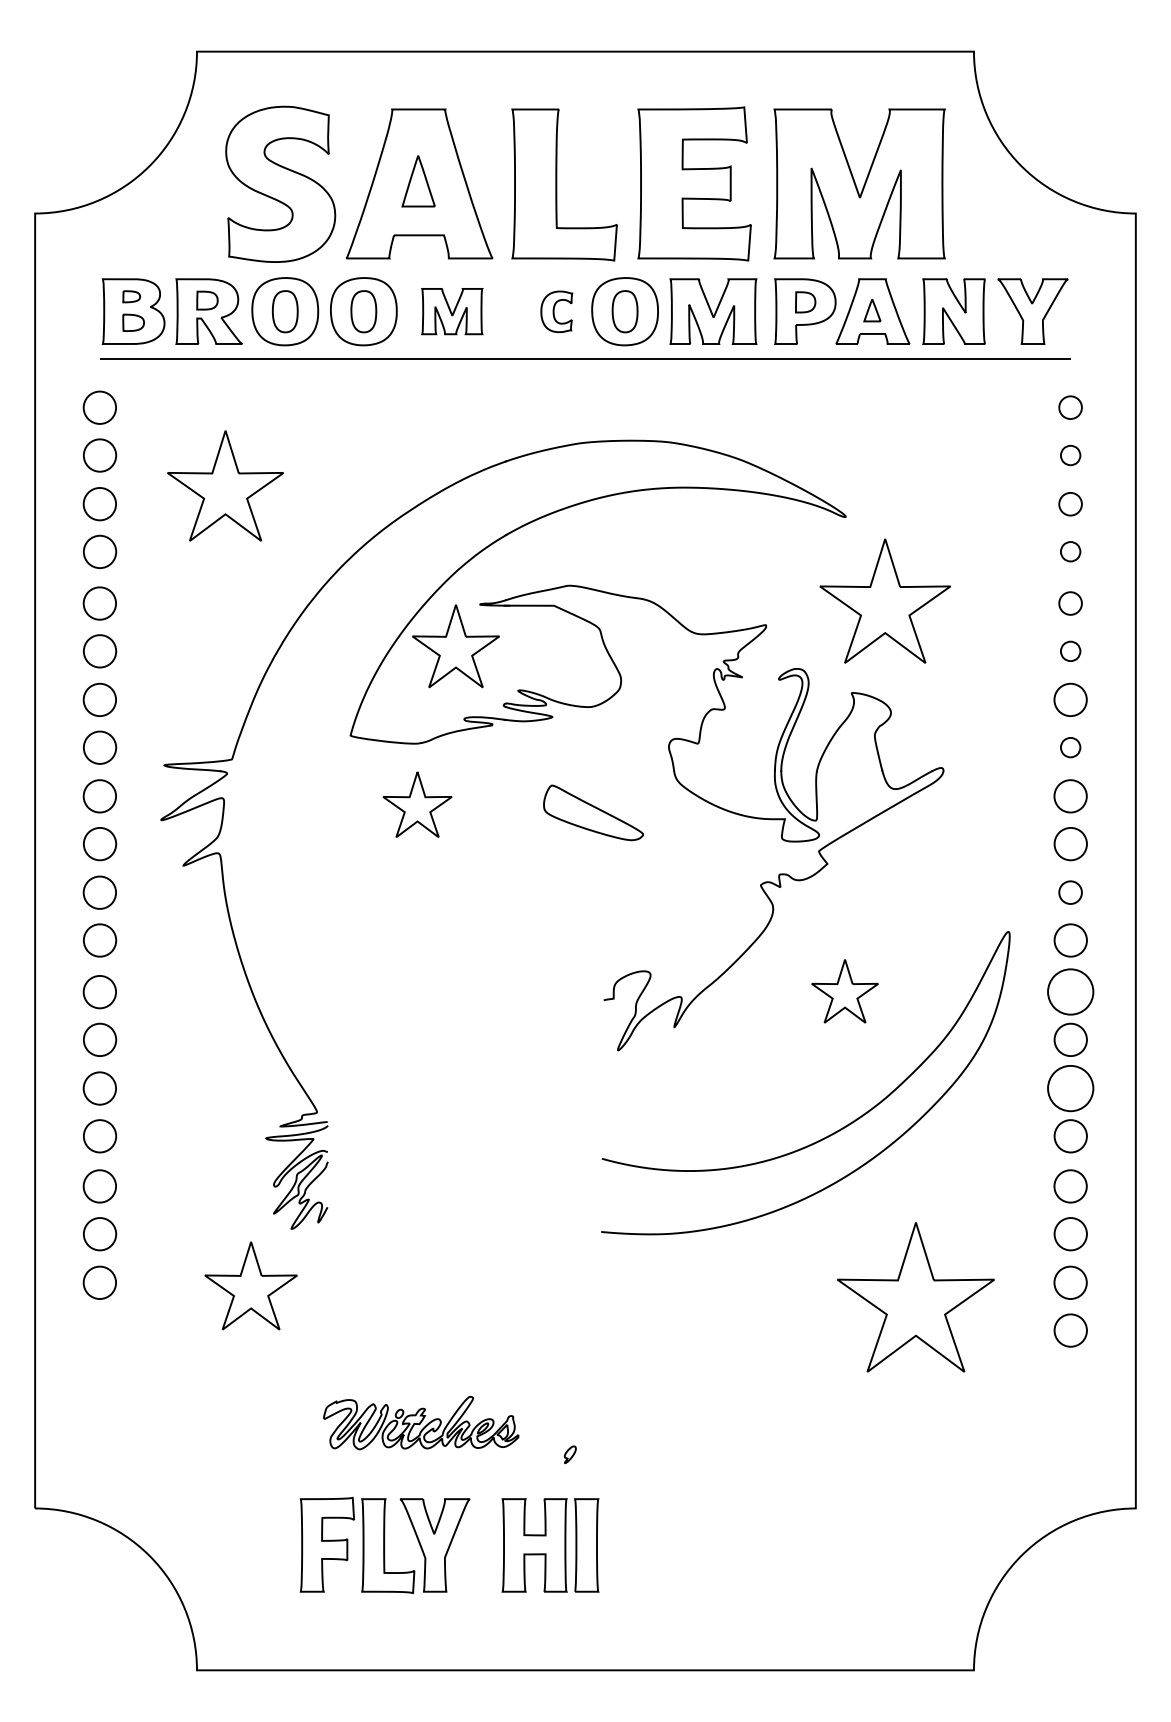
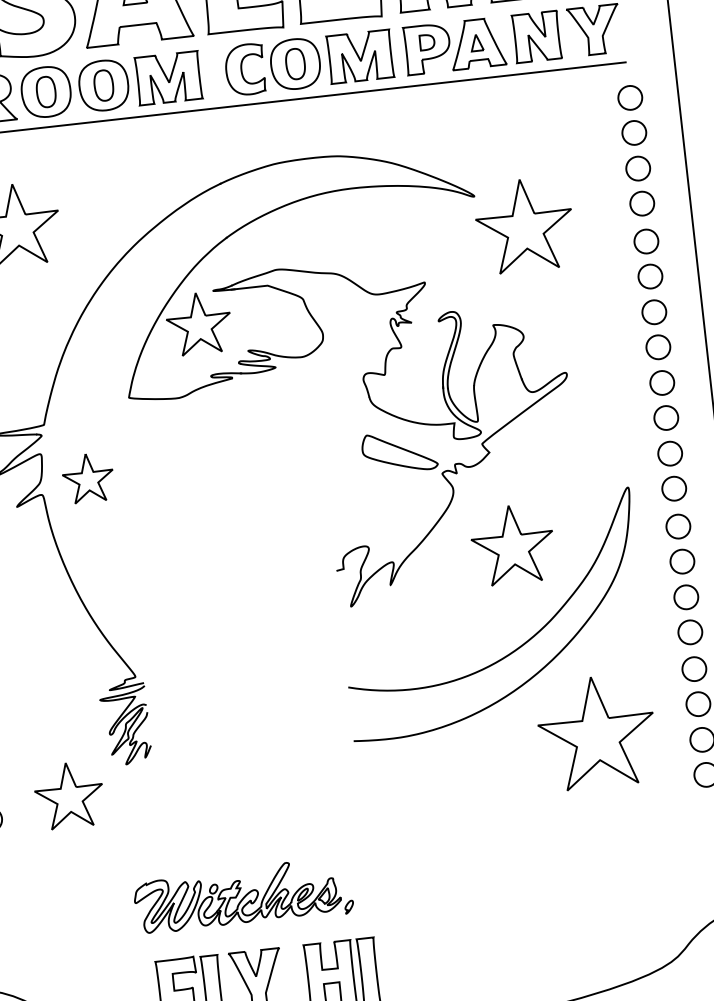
part: (452, 311) -> (168, 78), size x1.43
part: (556, 311) -> (245, 69), size x1.67
part: (1070, 407) -> (630, 97), size x1.43
part: (1070, 455) -> (634, 132), size x1.67
part: (1070, 504) -> (638, 168), size x1.43
part: (1070, 551) -> (642, 203), size x1.67
part: (884, 600) -> (524, 224), moved
part: (1070, 603) -> (646, 241), size x1.43
part: (1070, 651) -> (650, 276), size x1.67
part: (1070, 747) -> (658, 347), size x1.67
part: (417, 804) -> (88, 477), moved
part: (593, 812) -> (399, 451), moved
part: (1070, 892) -> (670, 453), size x1.43
part: (844, 991) -> (512, 544), size x1.67
part: (1070, 992) -> (678, 526), size x0.71
part: (1070, 1088) -> (686, 597), size x0.71
part: (250, 1285) -> (68, 795), moved
part: (915, 1297) -> (596, 732), moved
part: (420, 1422) -> (236, 895), size x1.43

